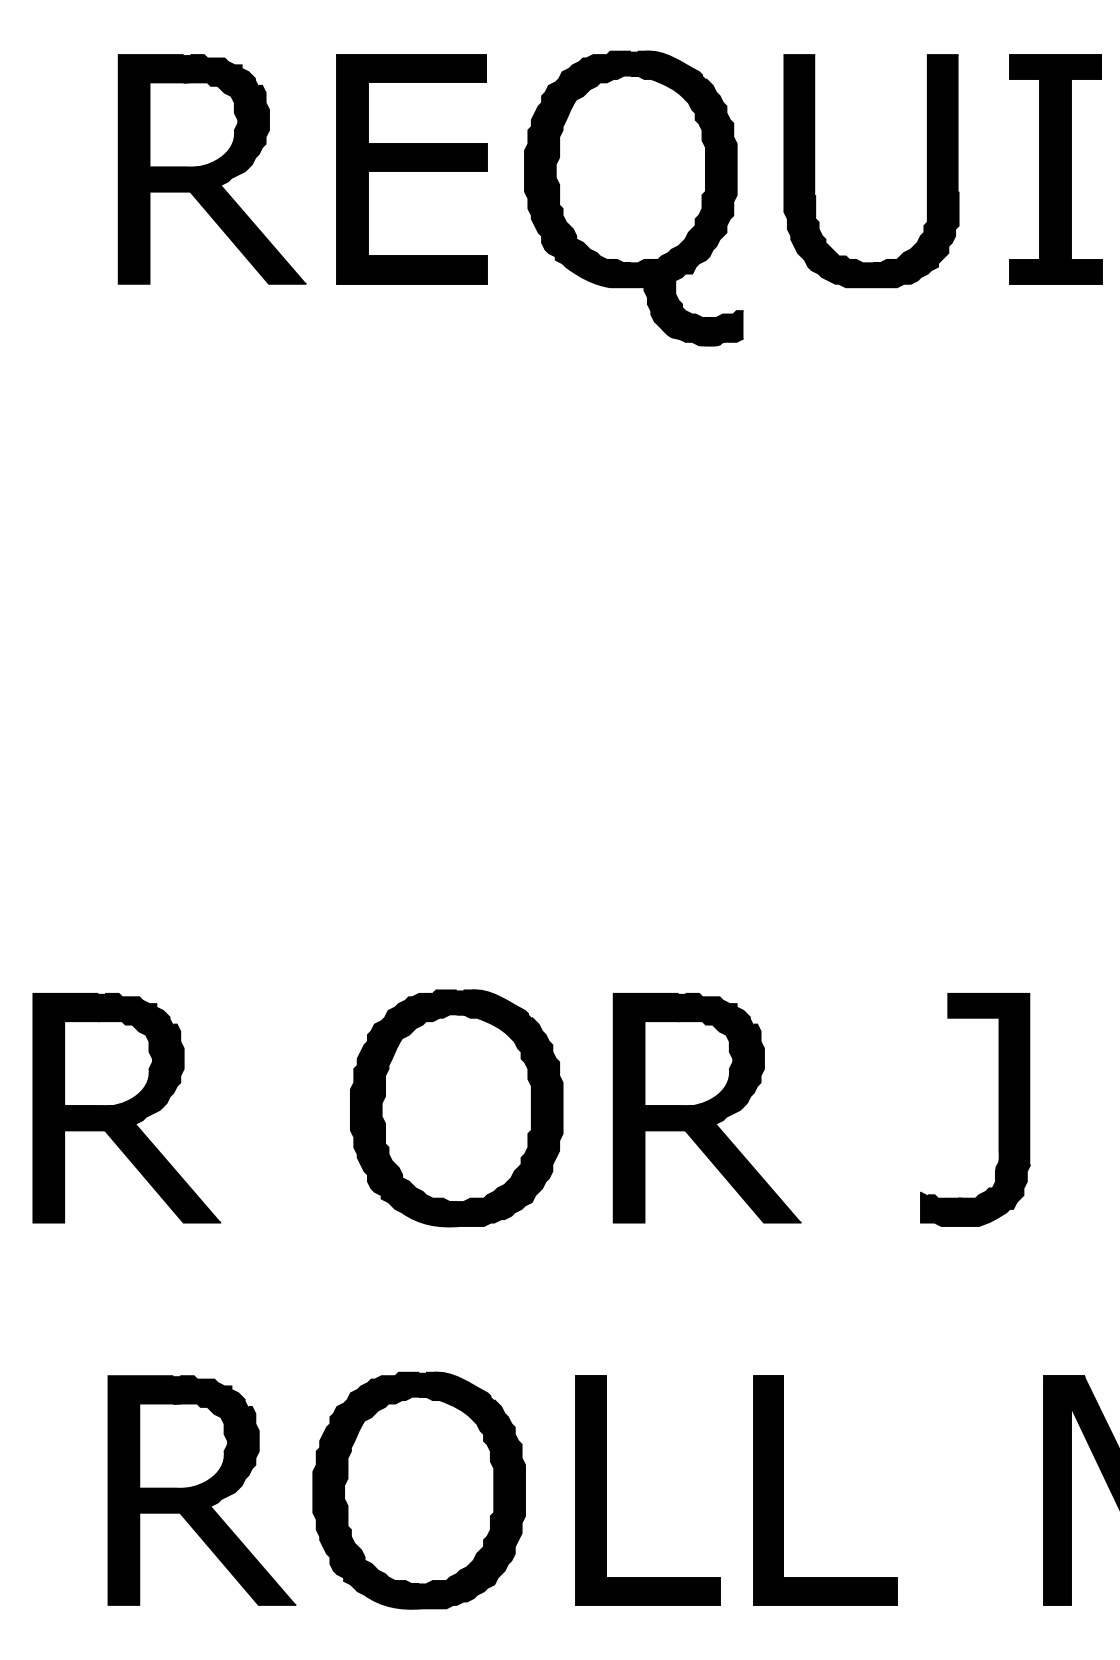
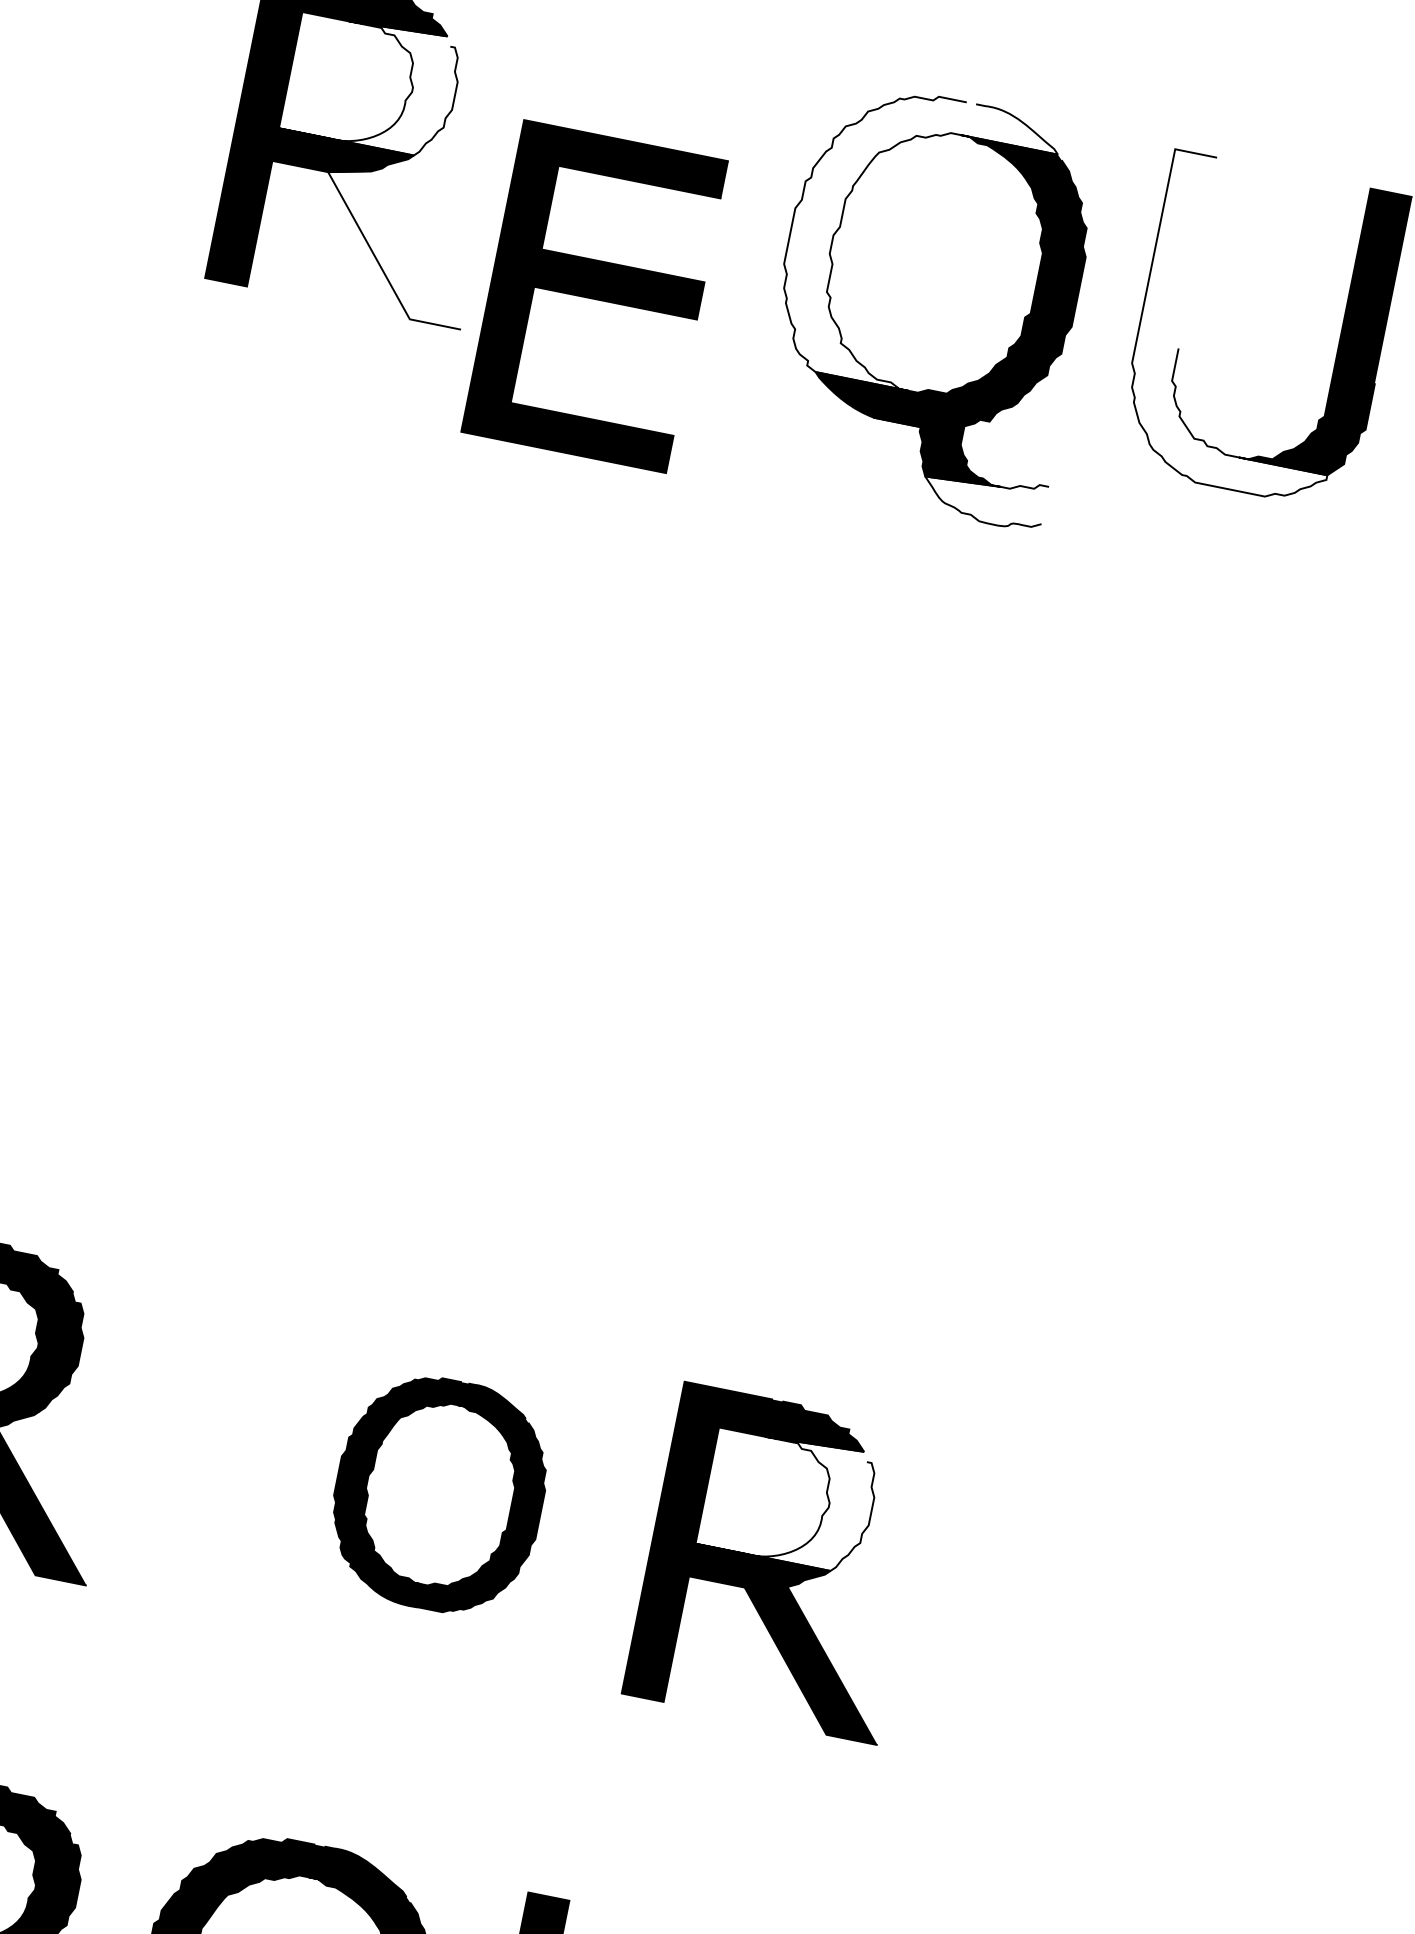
fill: (208, 122) -> (371, 82), removed
fill: (613, 157) -> (914, 241), removed
part: (411, 169) -> (593, 296), moved
fill: (861, 171) -> (1248, 329), removed
fill: (248, 233) -> (395, 245), removed
fill: (698, 328) -> (982, 498), removed
fill: (703, 1061) -> (788, 1498), removed
part: (456, 1108) -> (438, 1494), size x0.7
part: (998, 1109) -> (1177, 1645), removed

